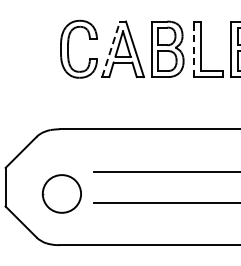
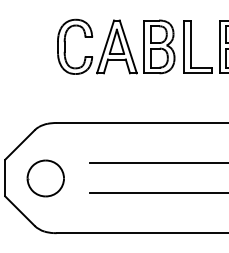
line: (111, 48) -> (105, 46), dashed -> solid
line: (194, 48) -> (184, 46), dashed -> solid
part: (61, 193) -> (45, 178), moved

